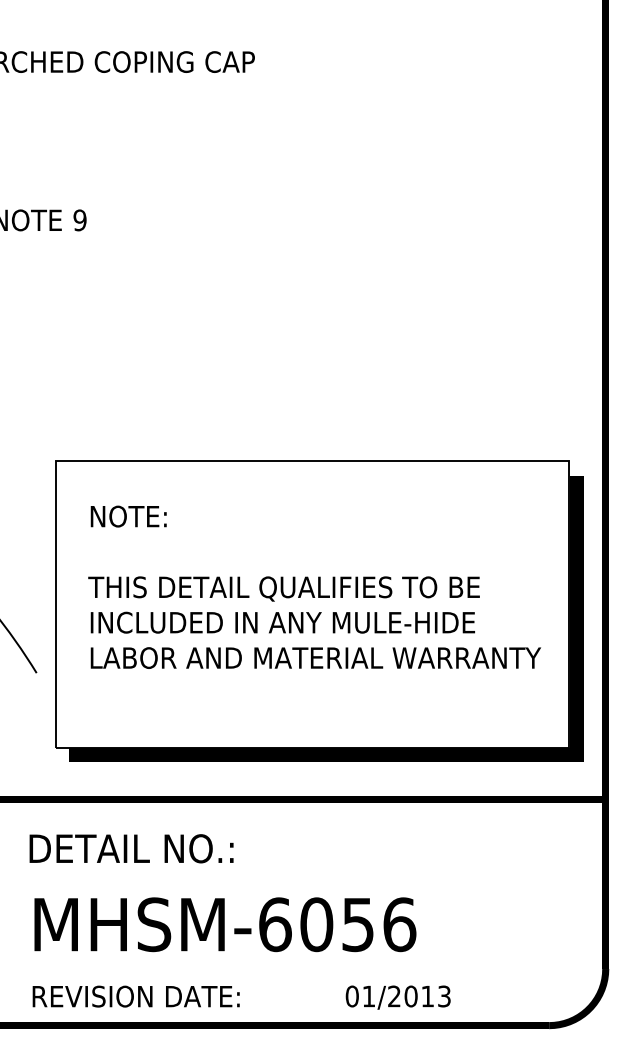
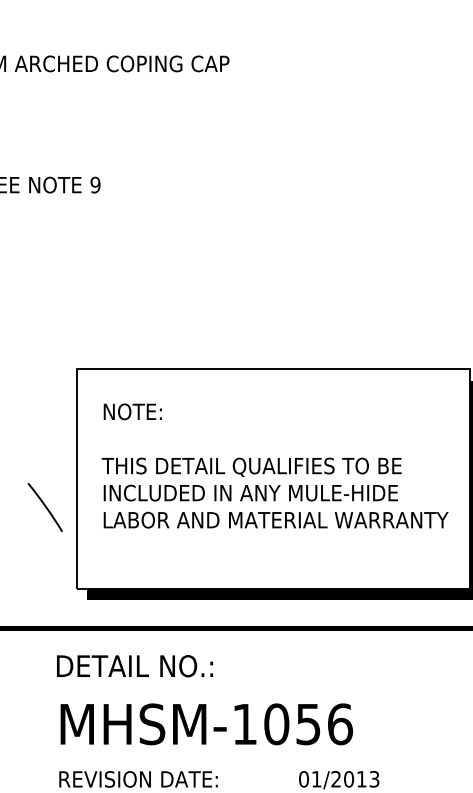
text: (275, 924) -> (245, 724), MHSM-6056 -> MHSM-1056

